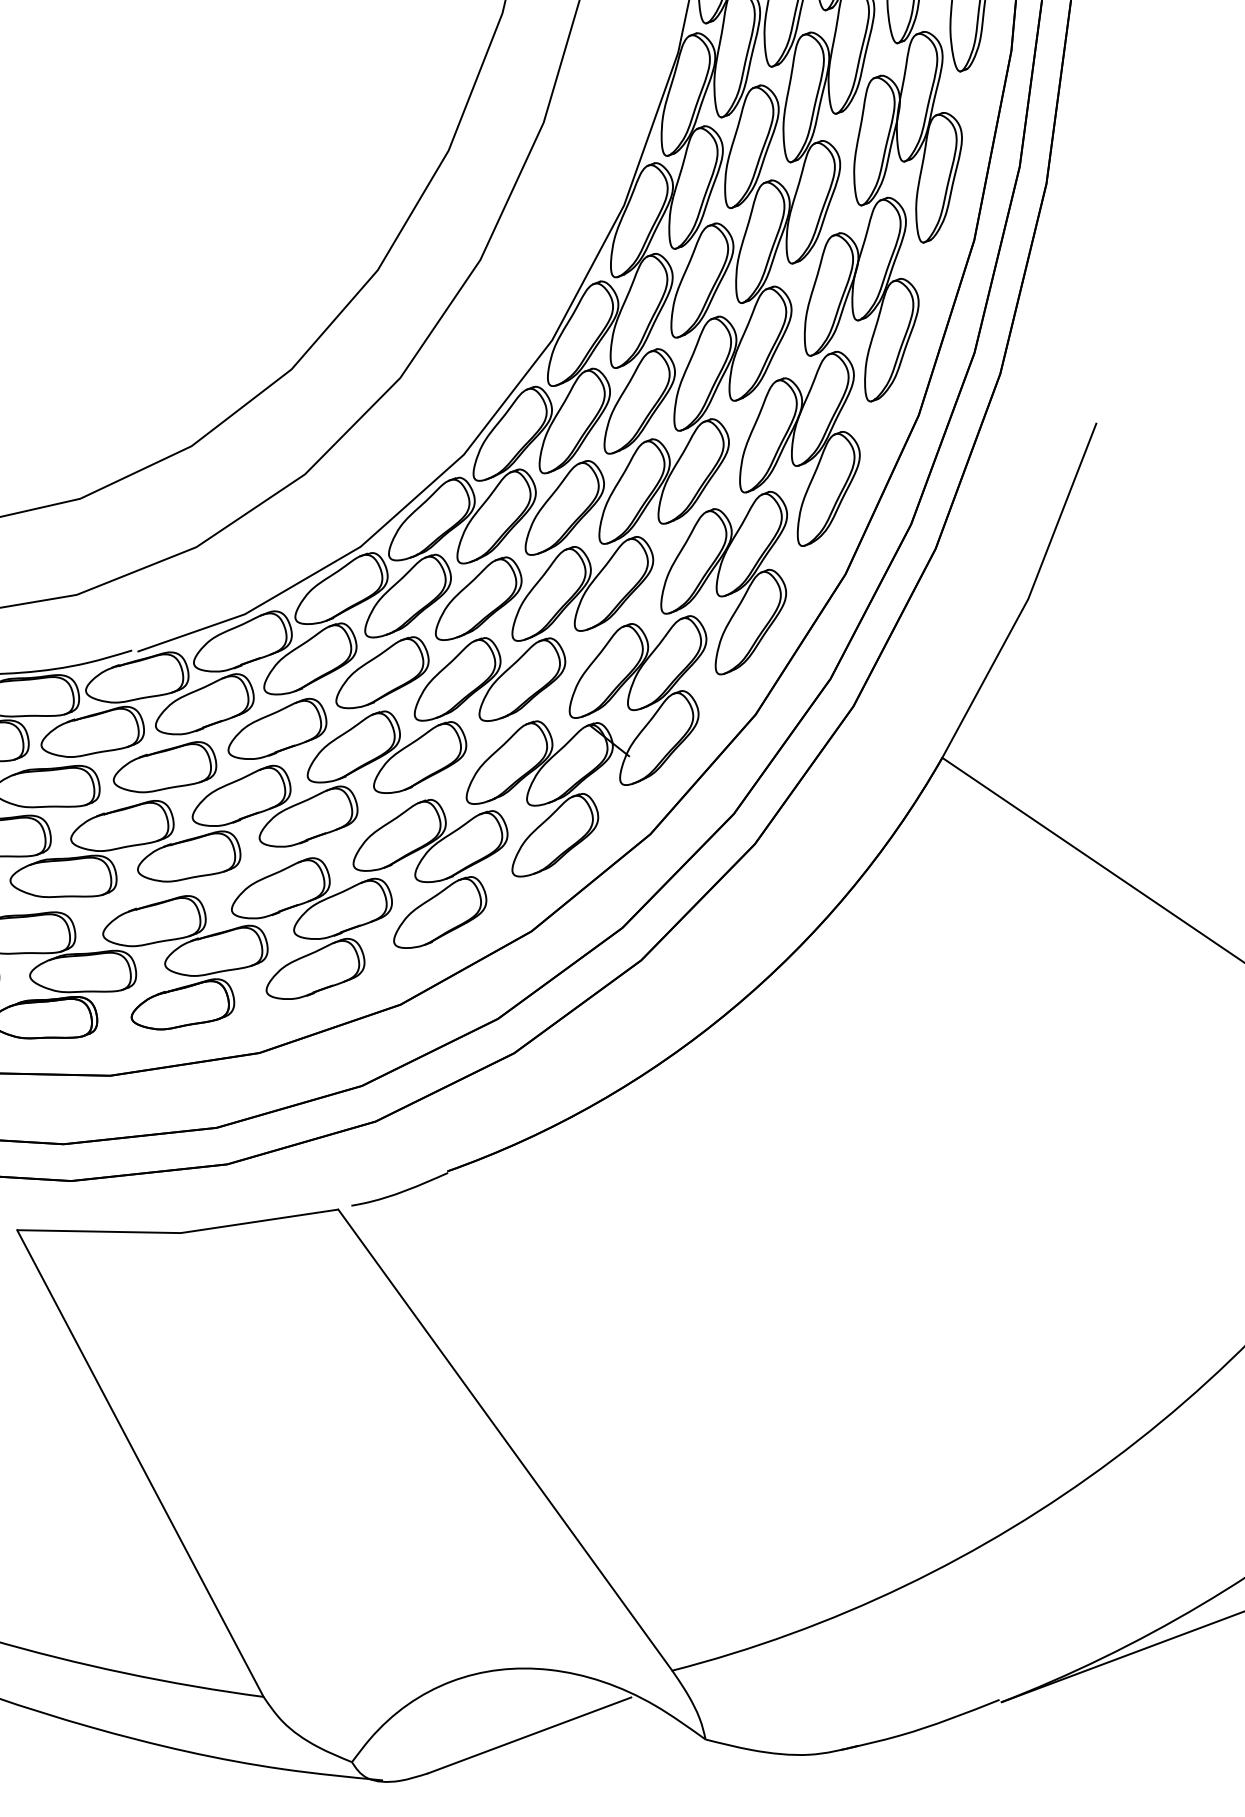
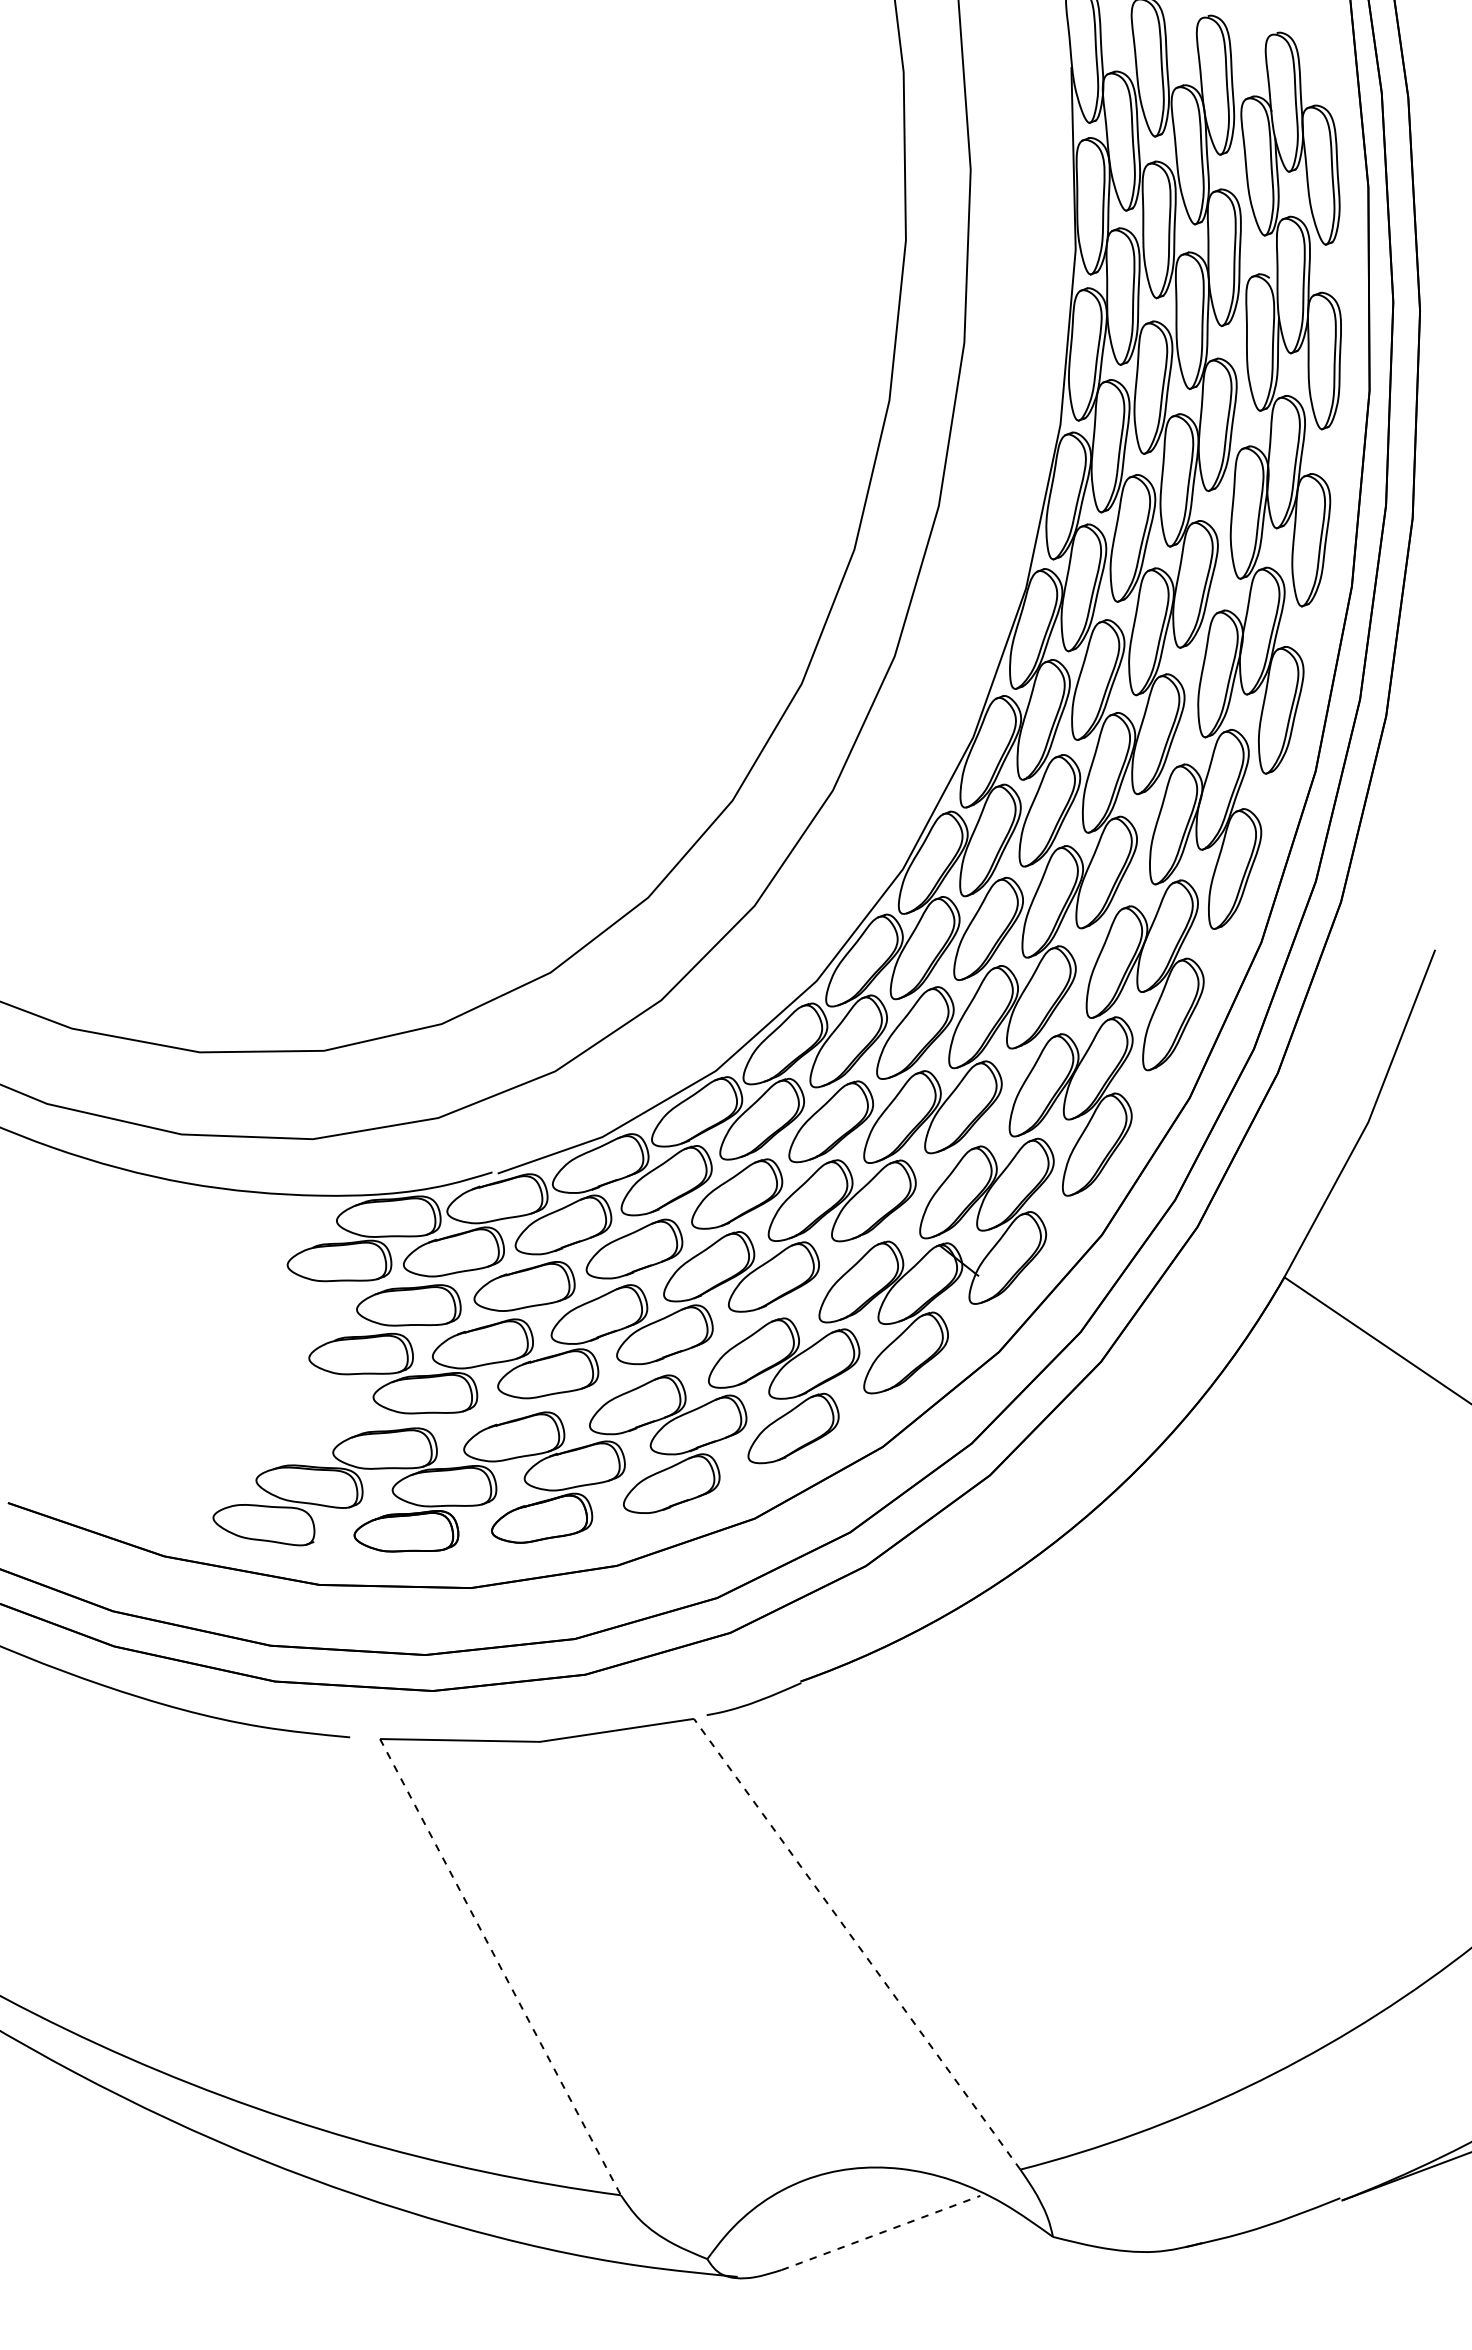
line: (504, 1439) -> (856, 1943), solid -> dashed
line: (140, 1463) -> (500, 1967), solid -> dashed
line: (530, 1734) -> (881, 2232), solid -> dashed

